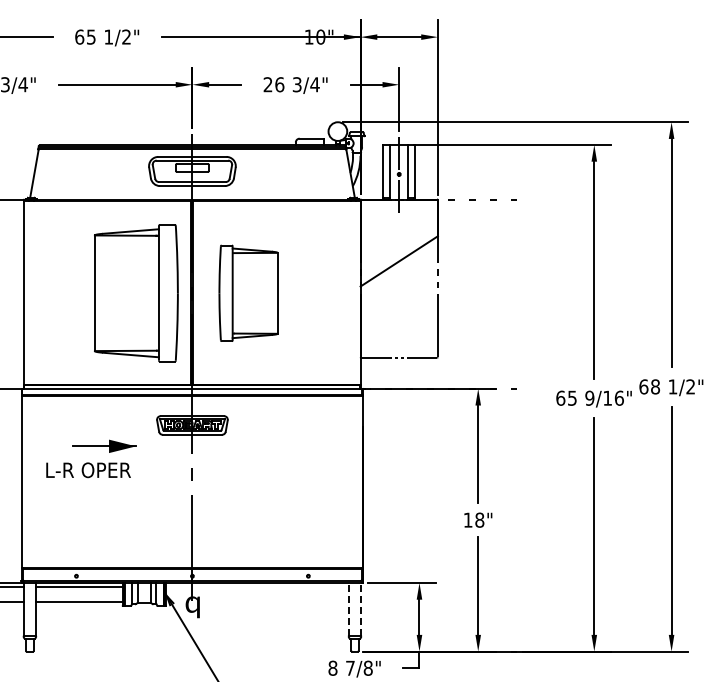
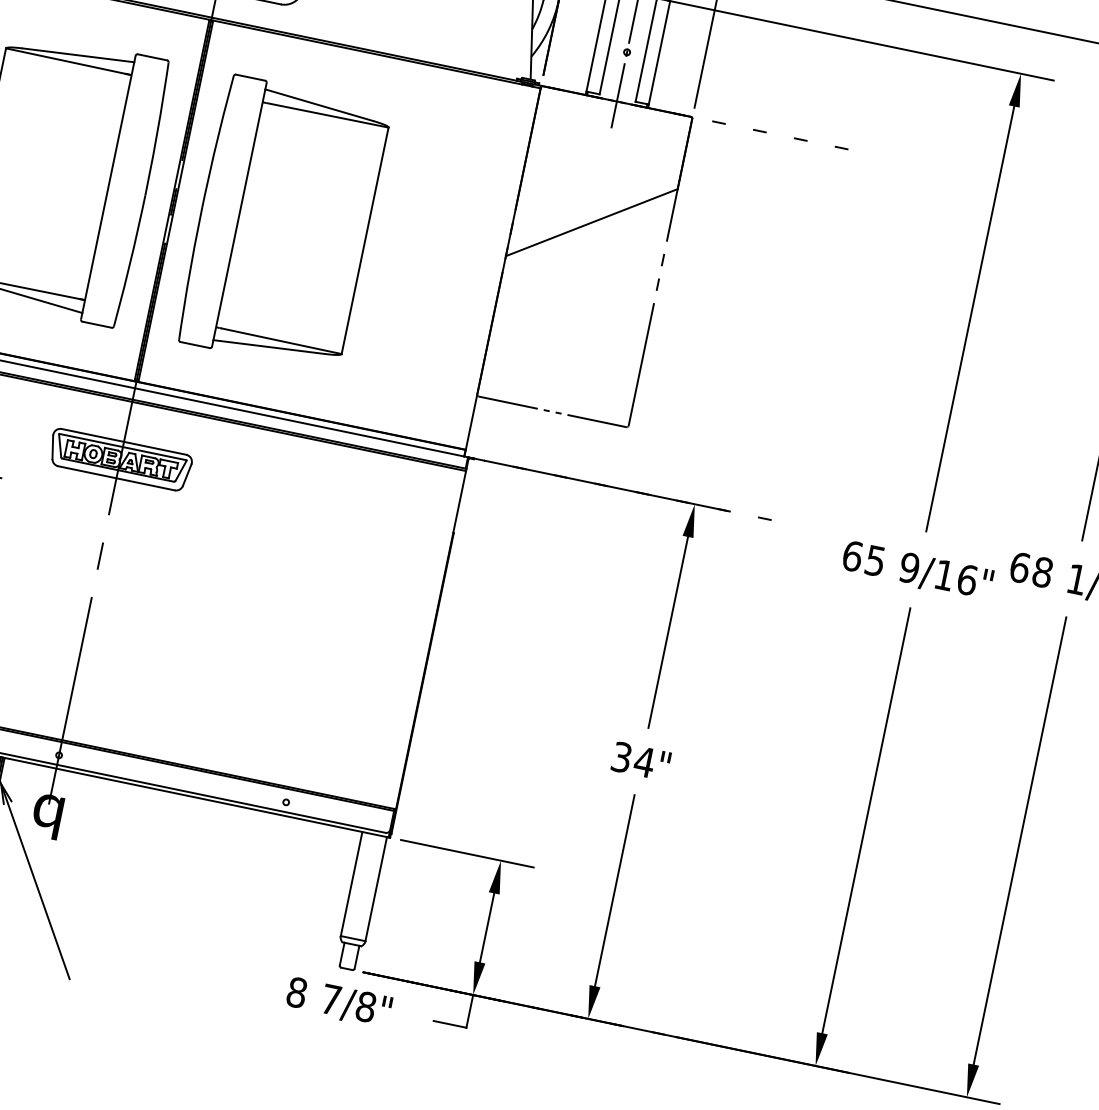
part: (248, 293) -> (283, 224), size x1.43
text: (473, 519) -> (632, 758), 18" -> 34"
line: (348, 609) -> (351, 883), dashed -> solid
line: (361, 609) -> (376, 889), dashed -> solid

